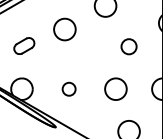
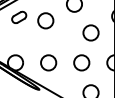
part: (24, 44) -> (19, 16), moved
circle: (128, 46) -> (90, 32), size x1.43
circle: (68, 88) -> (48, 62), size x1.67

